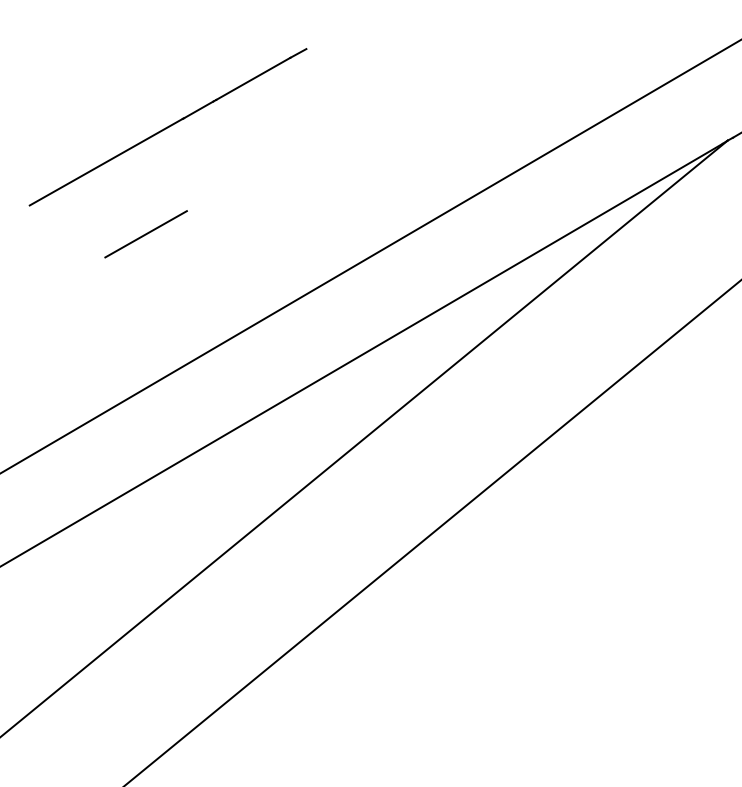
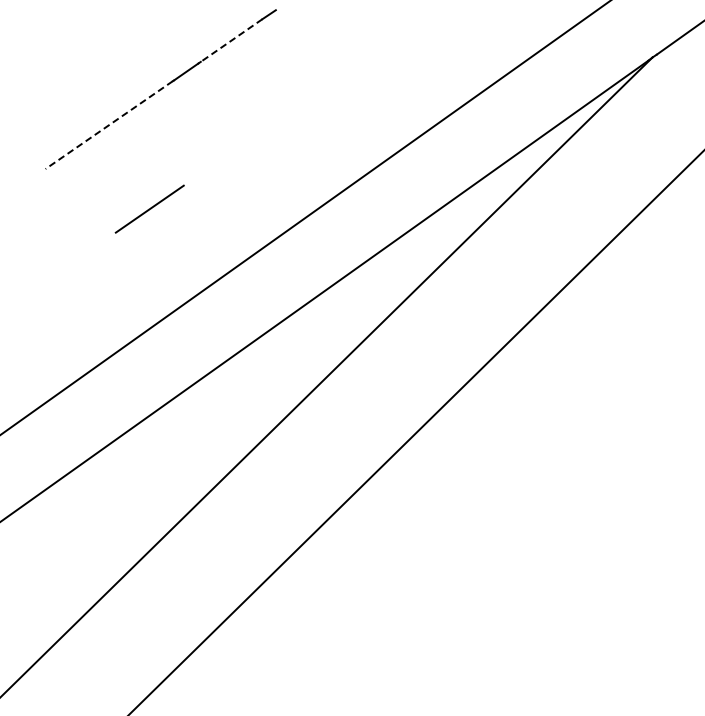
line: (253, 78) -> (231, 40), solid -> dashed
line: (105, 162) -> (108, 125), solid -> dashed
line: (145, 233) -> (149, 208), moved

